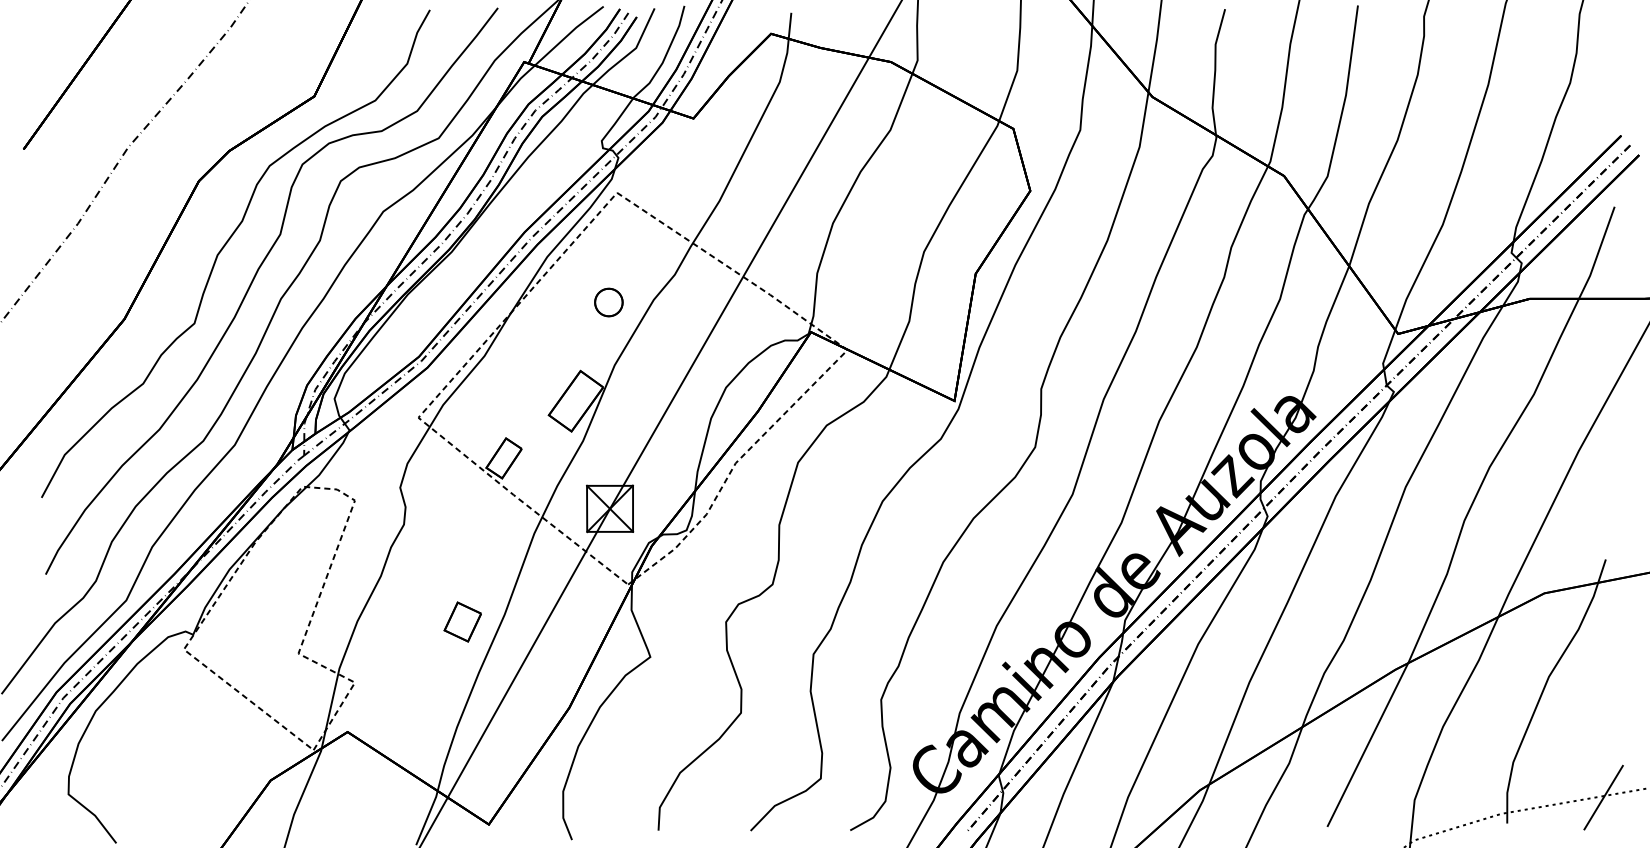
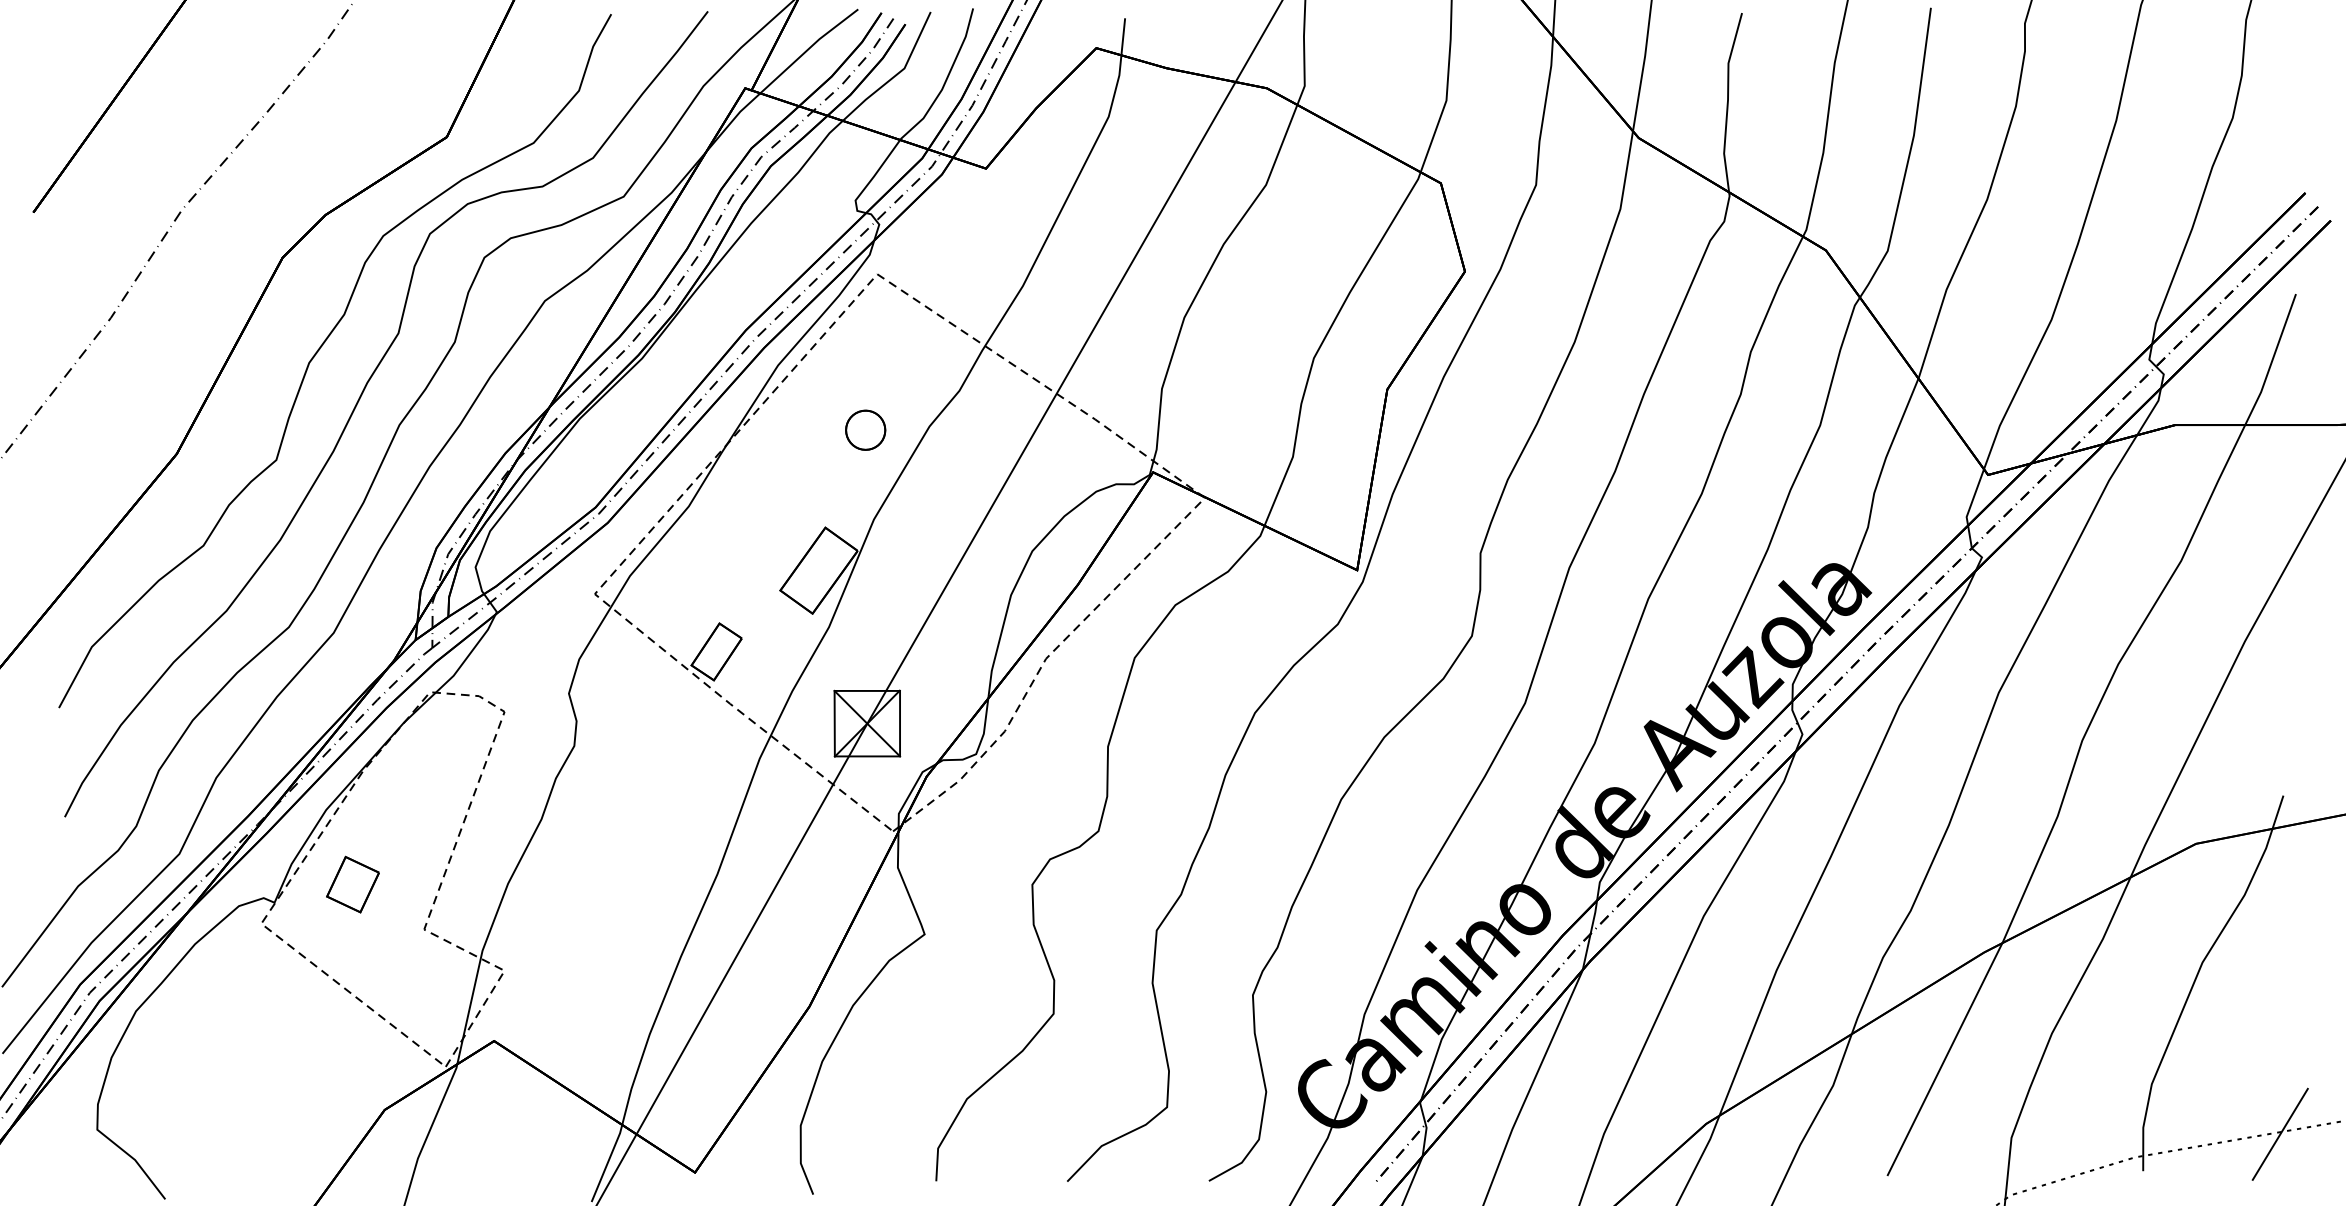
part: (462, 621) -> (352, 884), moved

